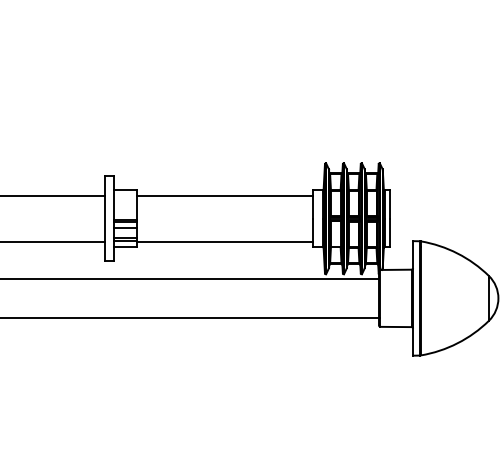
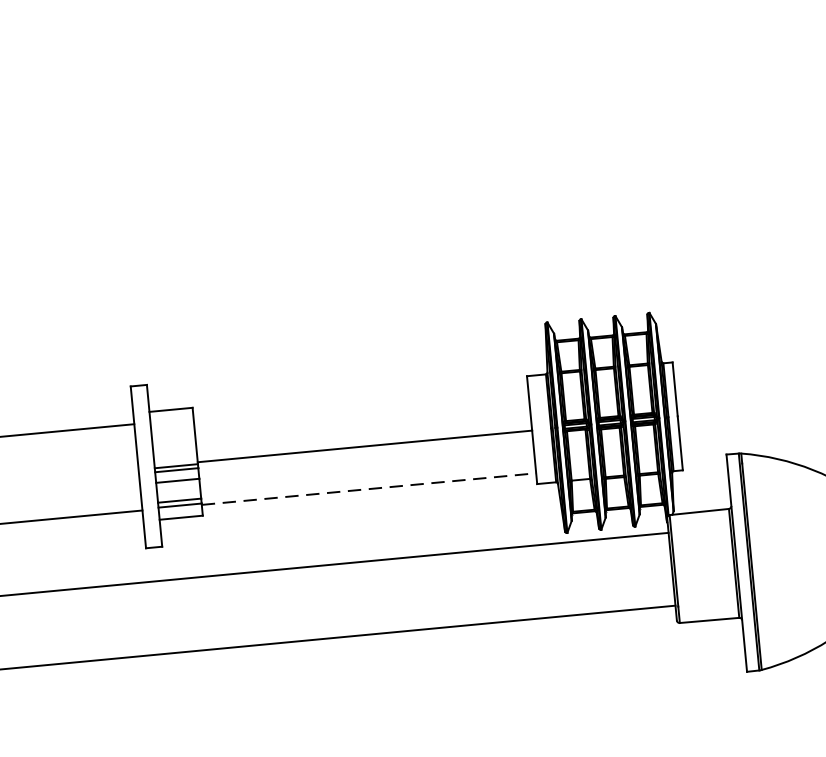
line: (224, 196) -> (364, 447), moved
line: (225, 241) -> (370, 488), solid -> dashed

